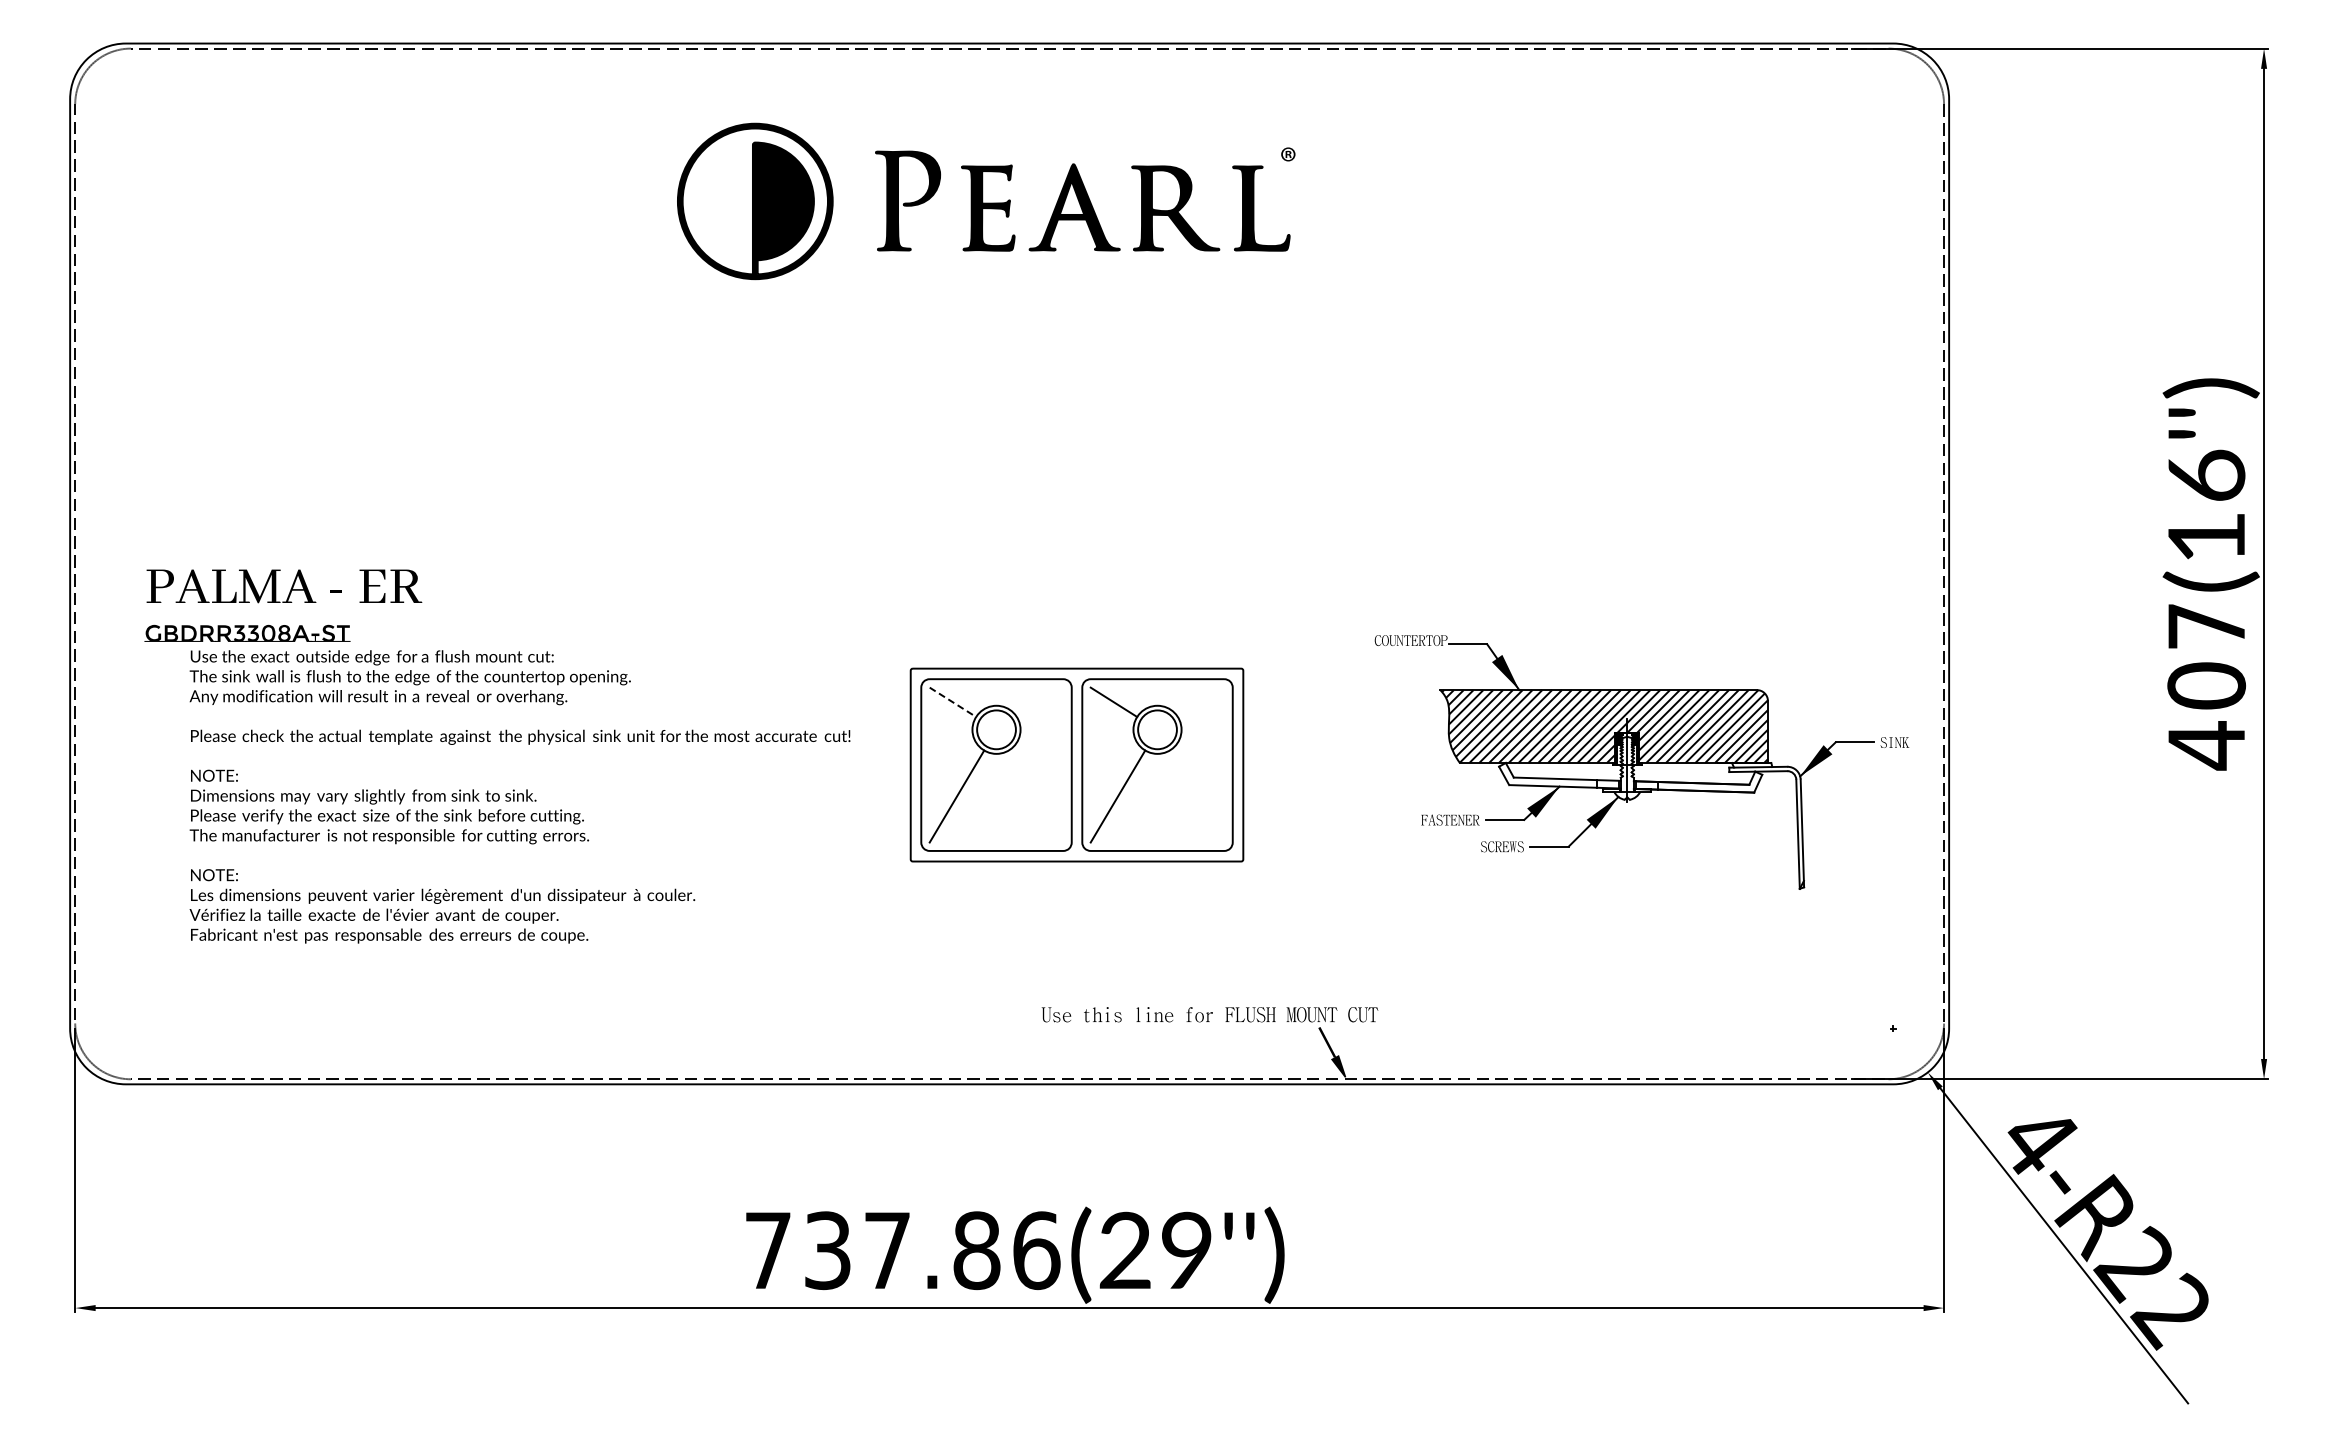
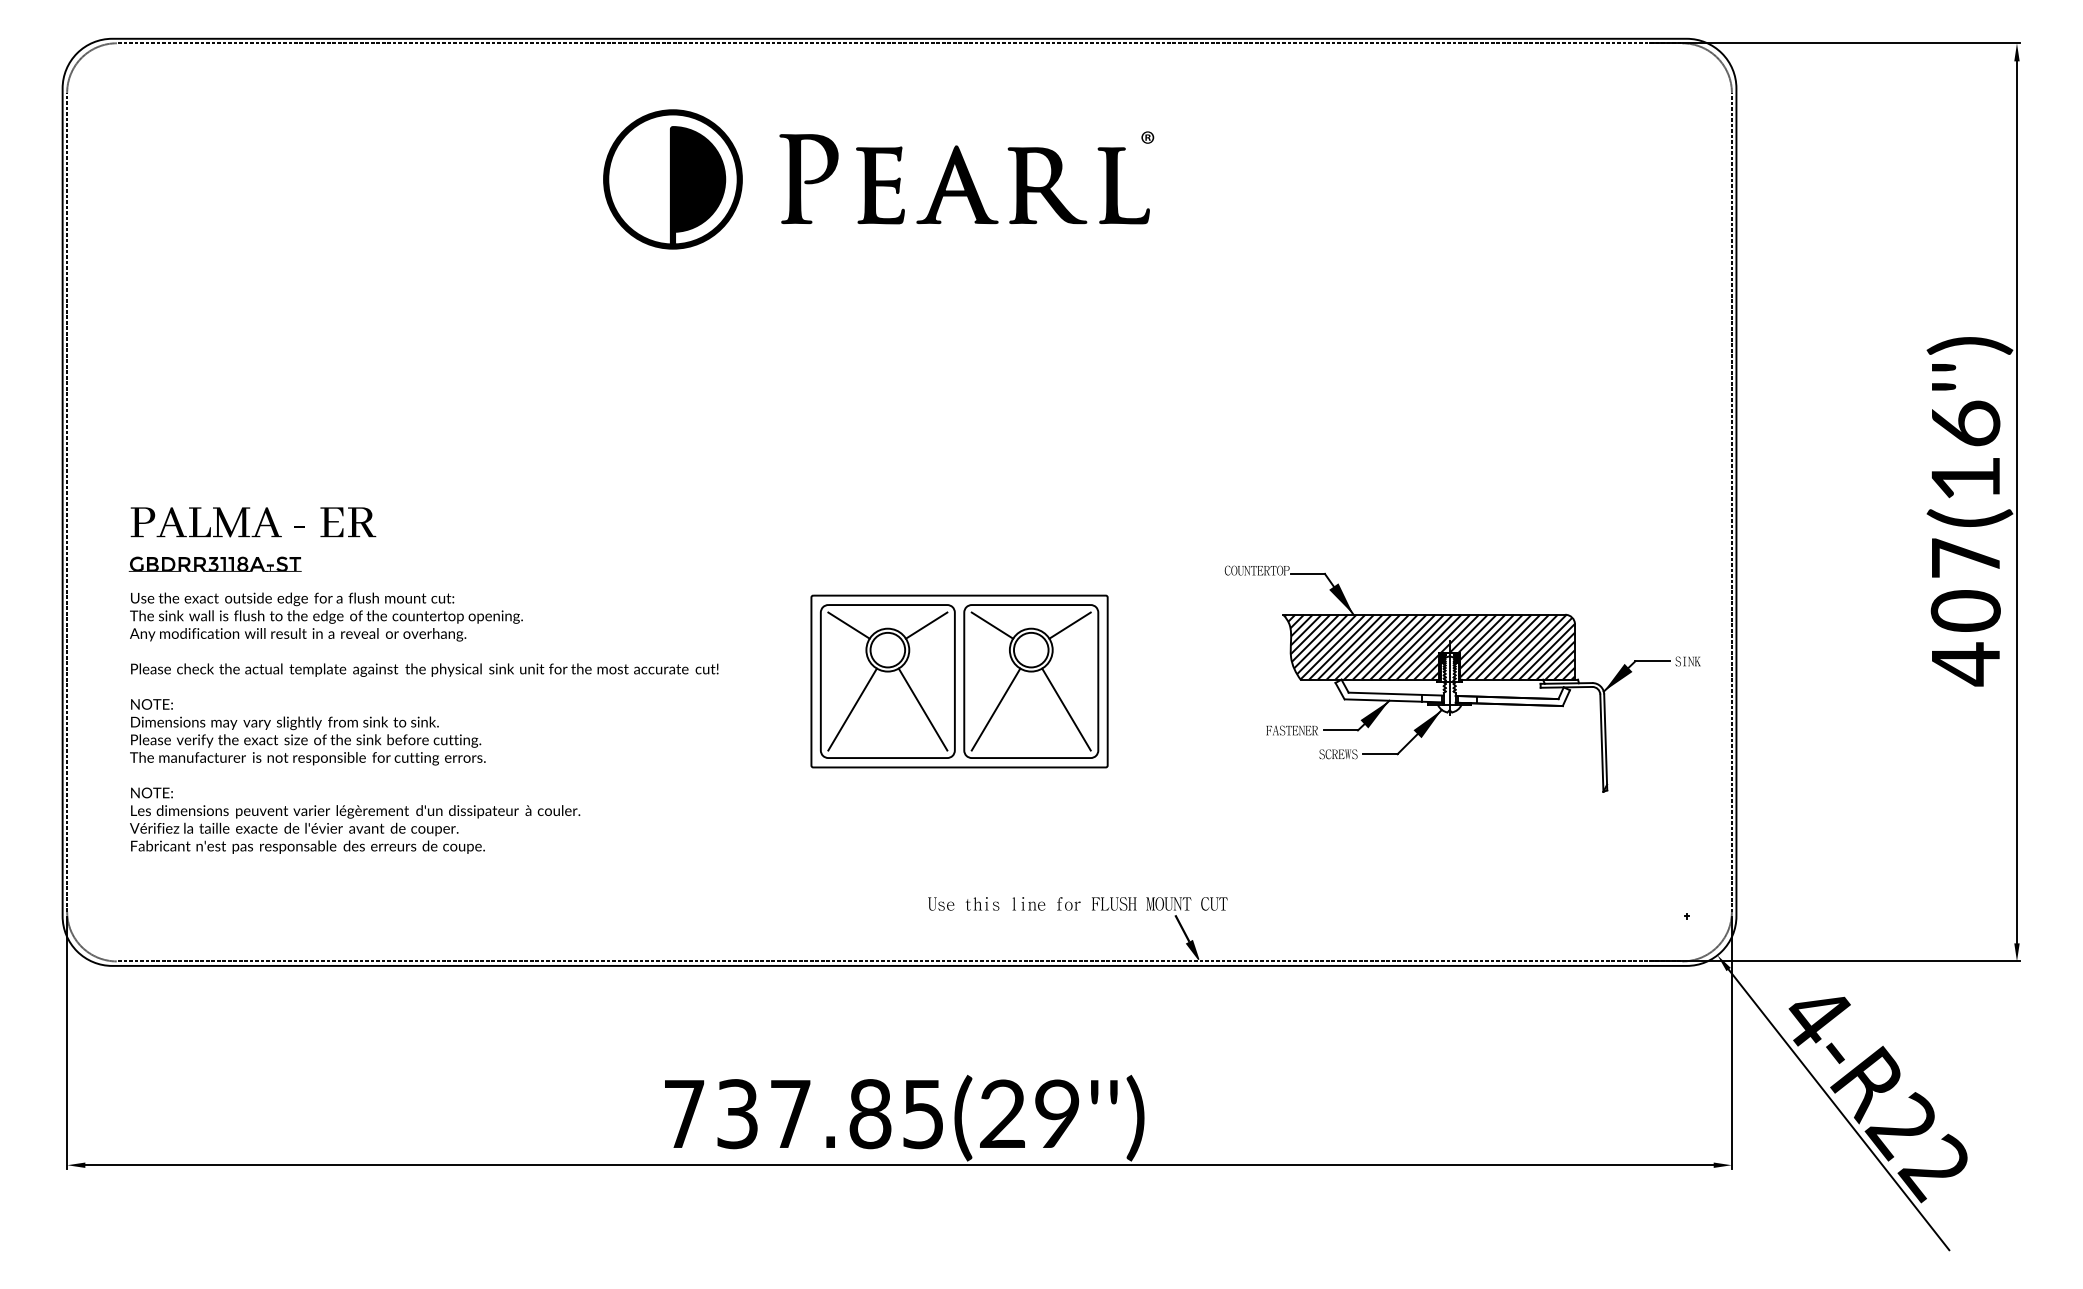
text: (298, 632) -> (266, 563), GBDRR3308A-ST -> GBDRR3118A-ST
line: (1039, 701) -> (926, 624), added
line: (1200, 701) -> (1069, 624), added
line: (953, 702) -> (849, 625), dashed -> solid
text: (519, 796) -> (423, 722), moved
line: (1035, 796) -> (922, 709), added
line: (1196, 796) -> (1065, 709), added
text: (1036, 1250) -> (923, 1113), 737.86 -> 737.85

